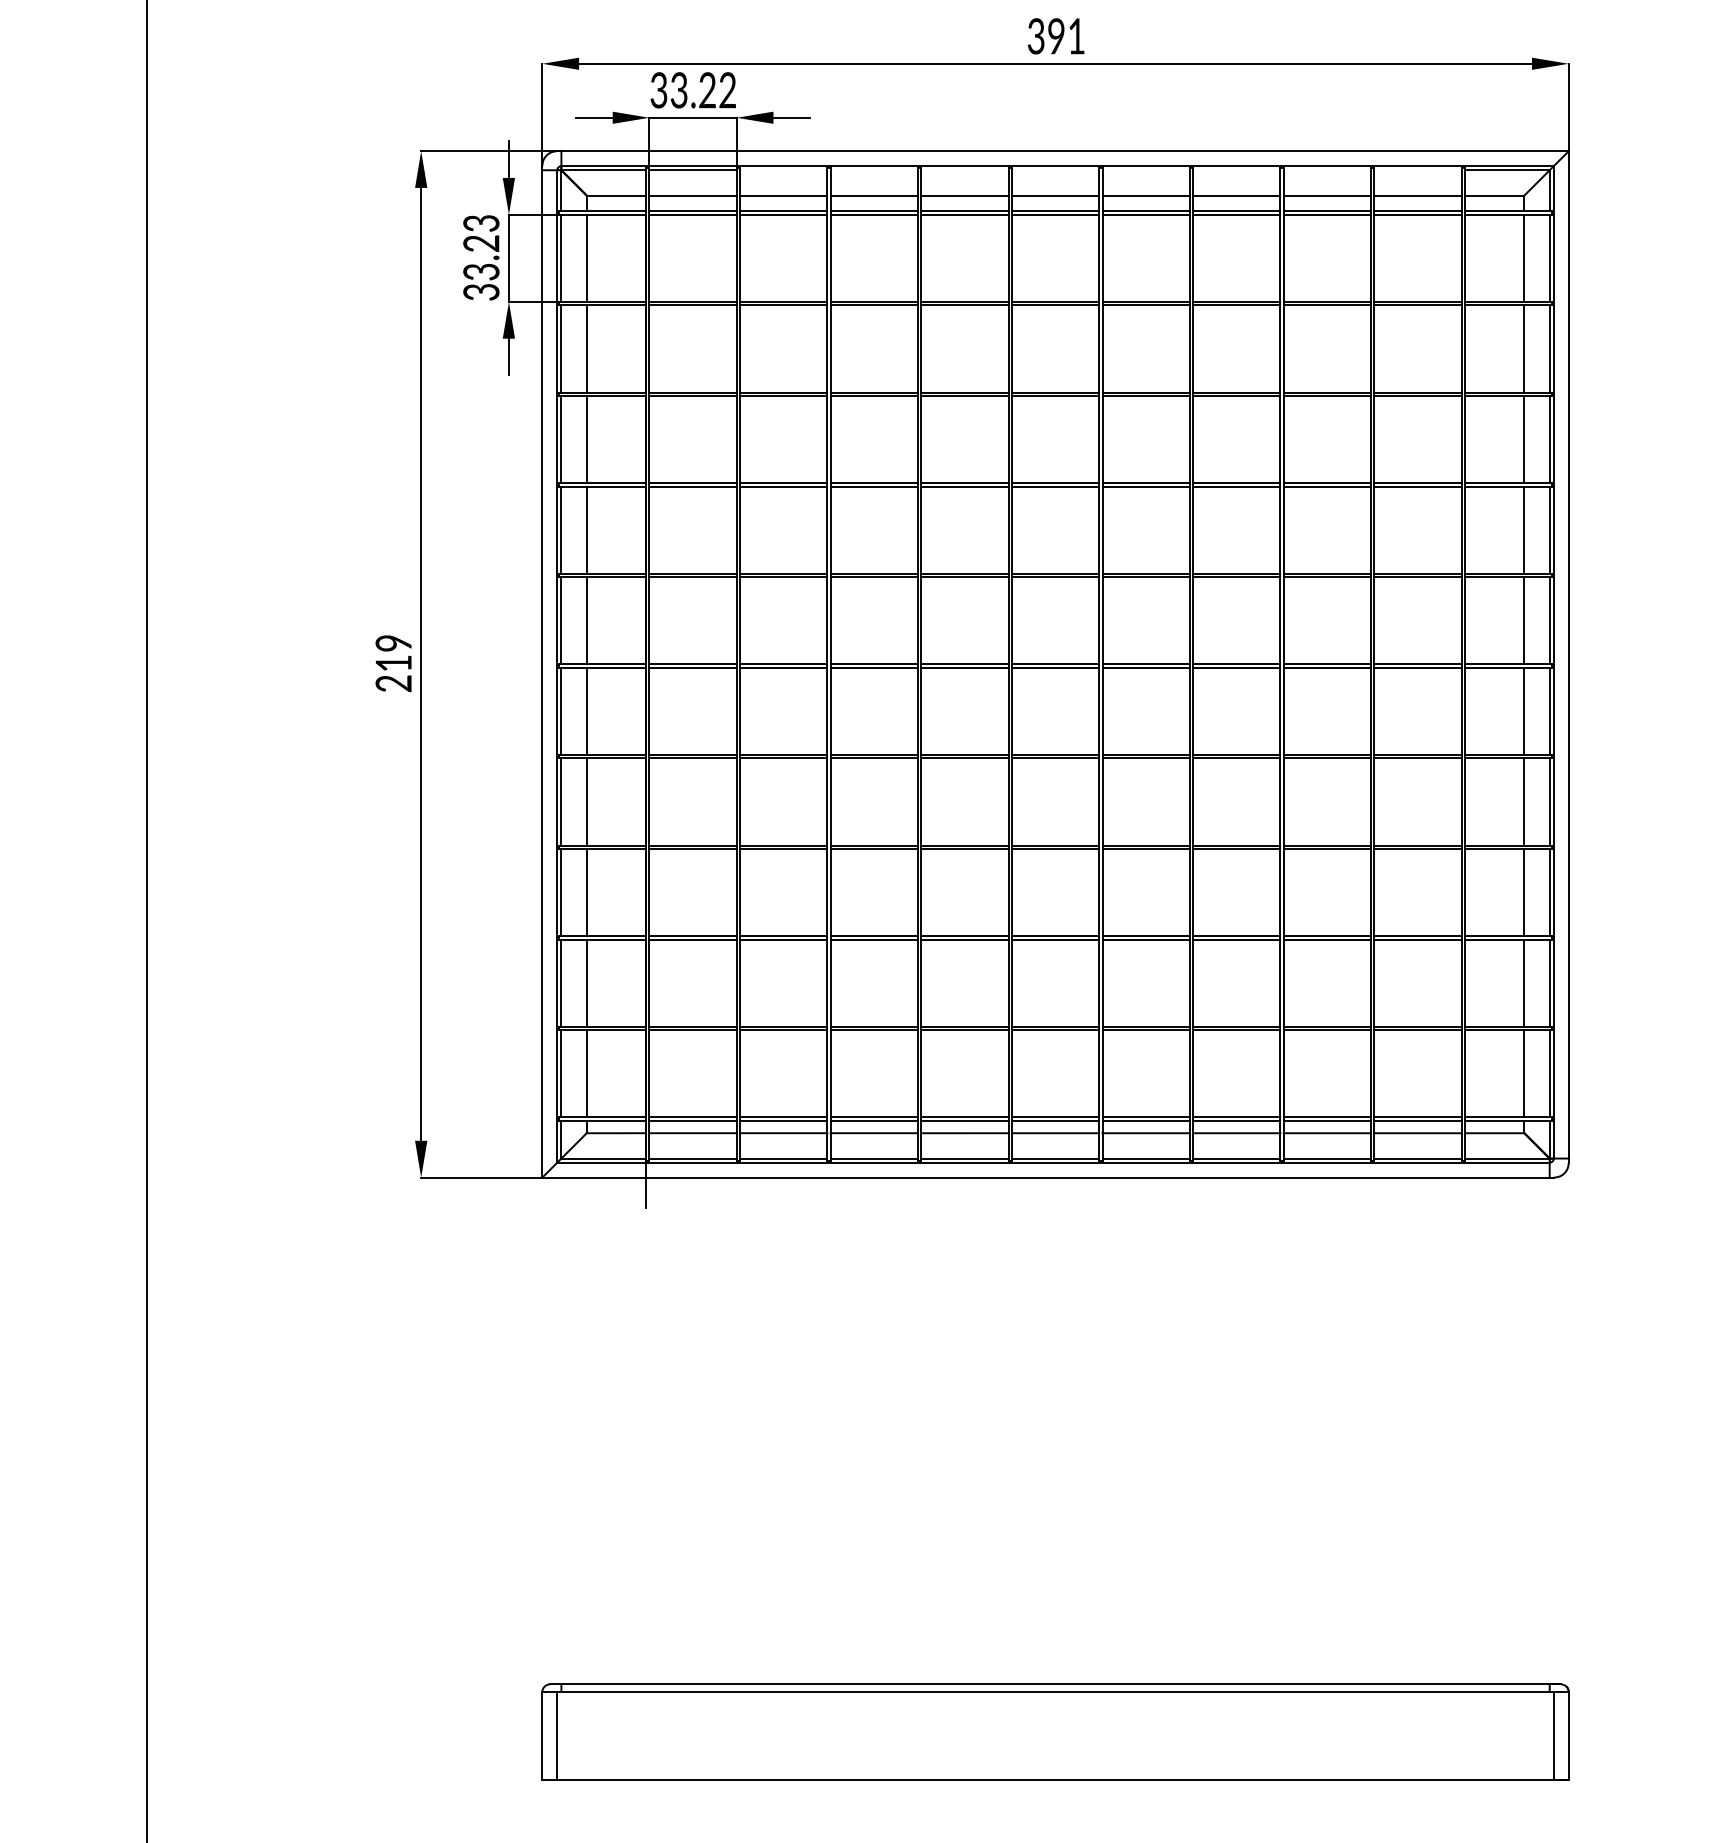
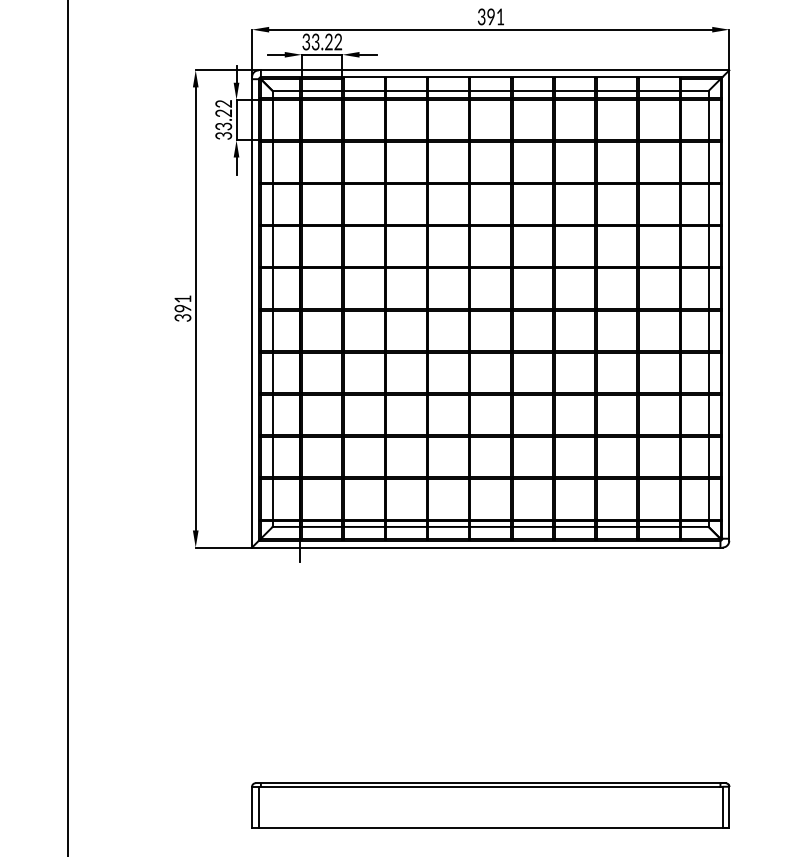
text: (487, 222) -> (226, 103), 33.23 -> 33.22
text: (392, 663) -> (182, 308), 219 -> 391

